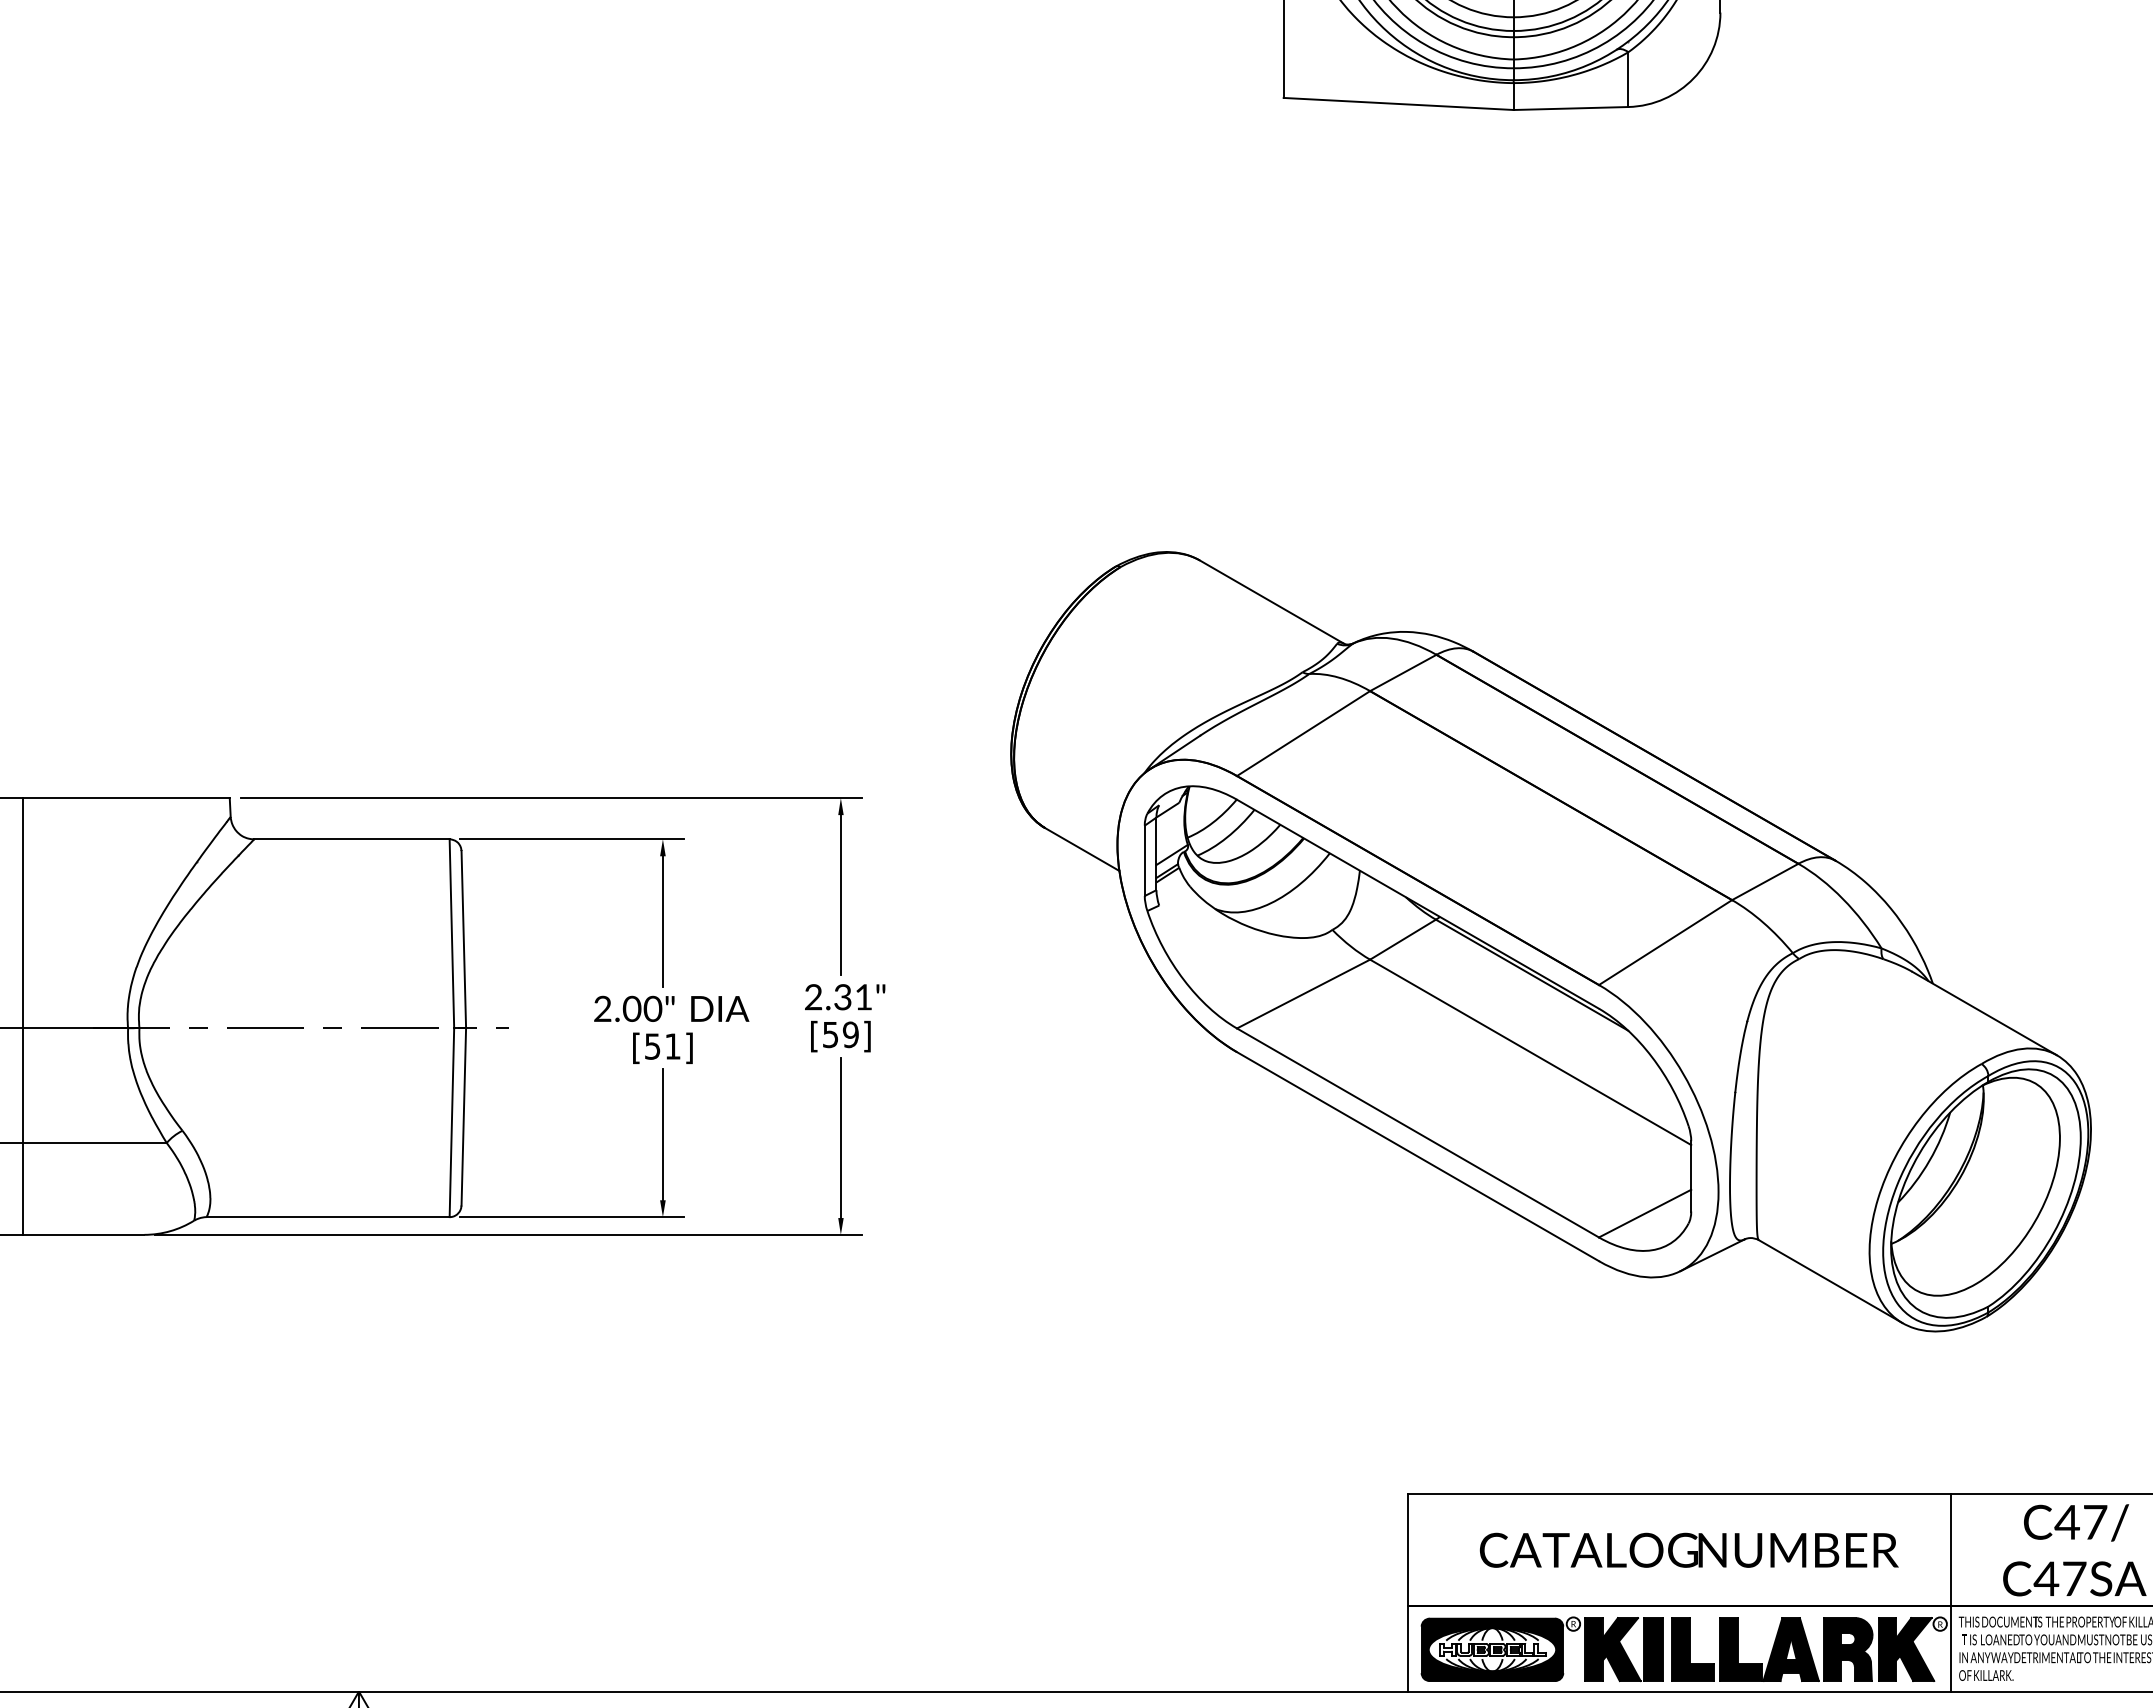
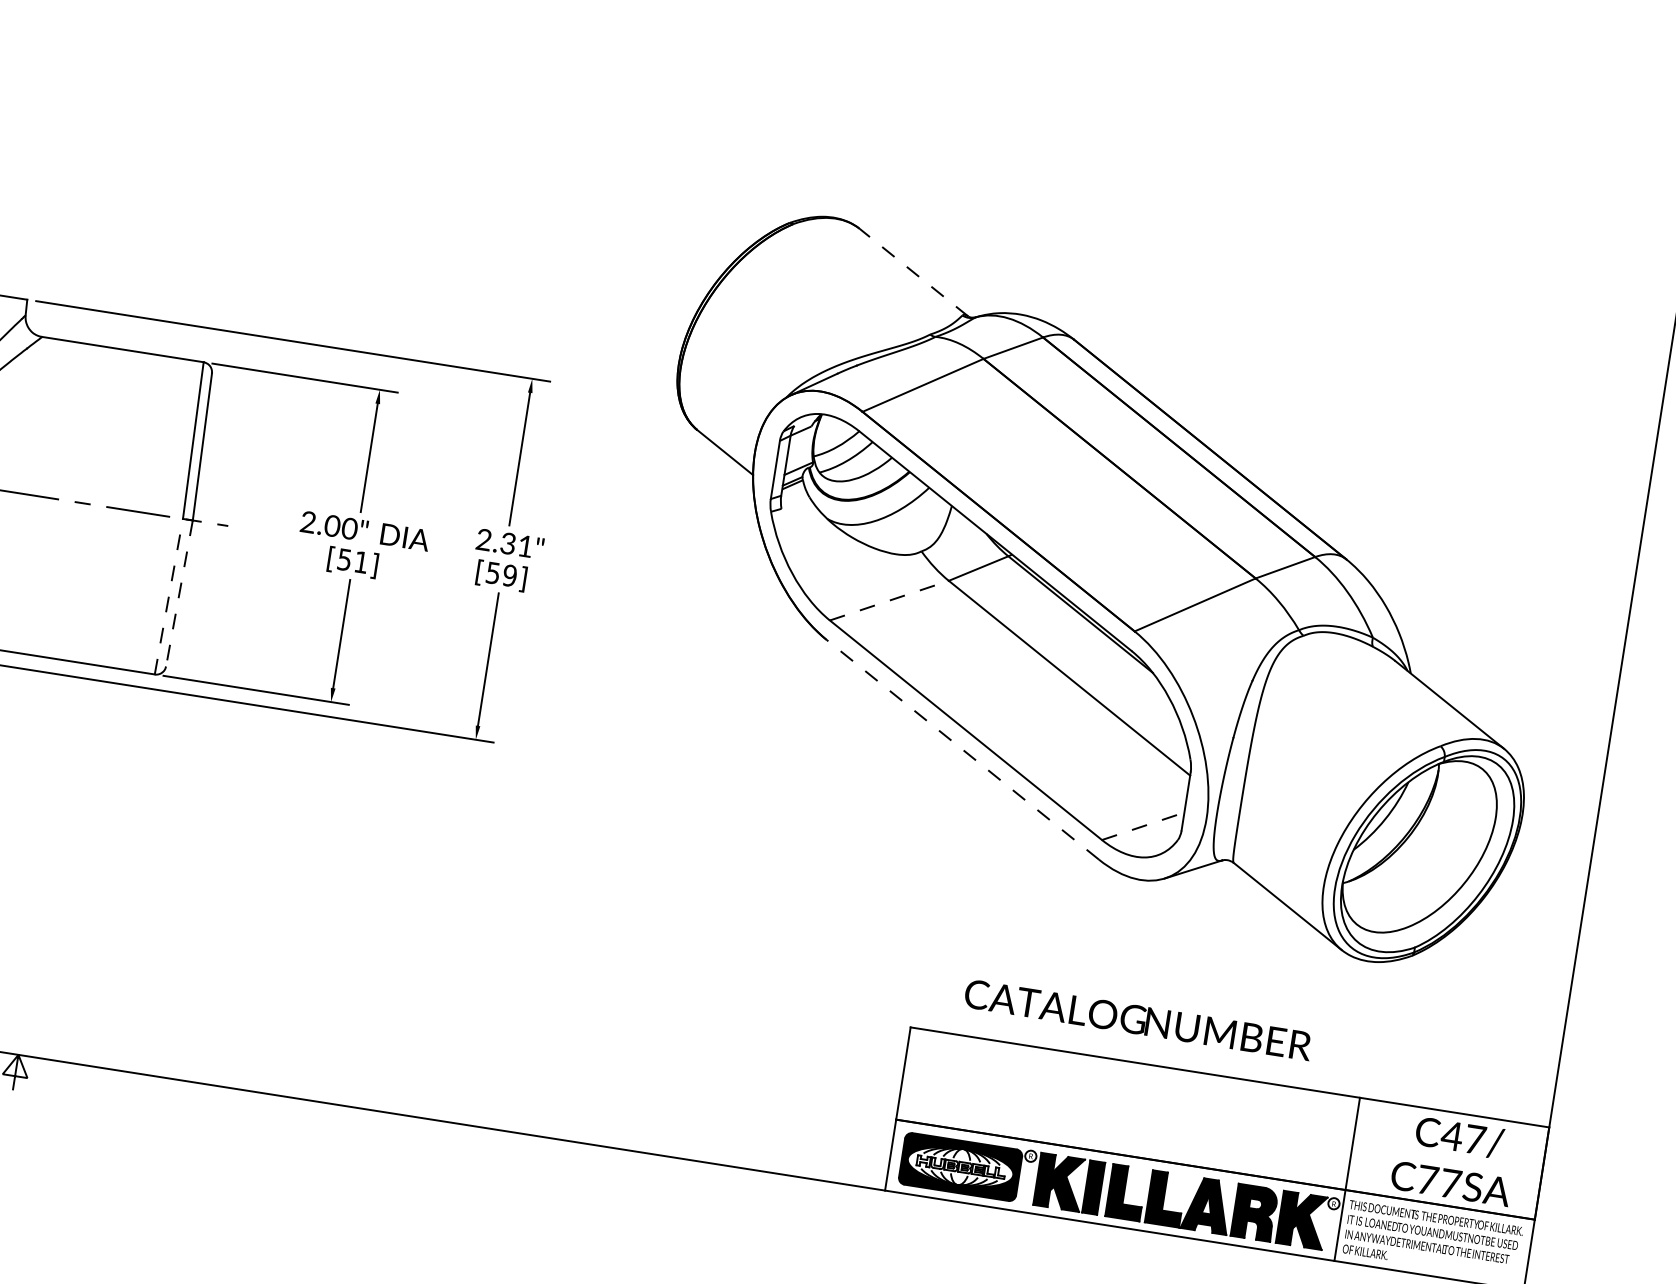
line: (1271, 601) -> (913, 272), solid -> dashed
line: (1303, 994) -> (889, 601), solid -> dashed
line: (463, 1116) -> (179, 593), solid -> dashed
line: (451, 1122) -> (168, 596), solid -> dashed
line: (1418, 1156) -> (963, 749), solid -> dashed
line: (1645, 1213) -> (1143, 826), solid -> dashed
text: (1688, 1549) -> (1137, 1019), moved
text: (2046, 1578) -> (1427, 1179), C47SA -> C77SA

